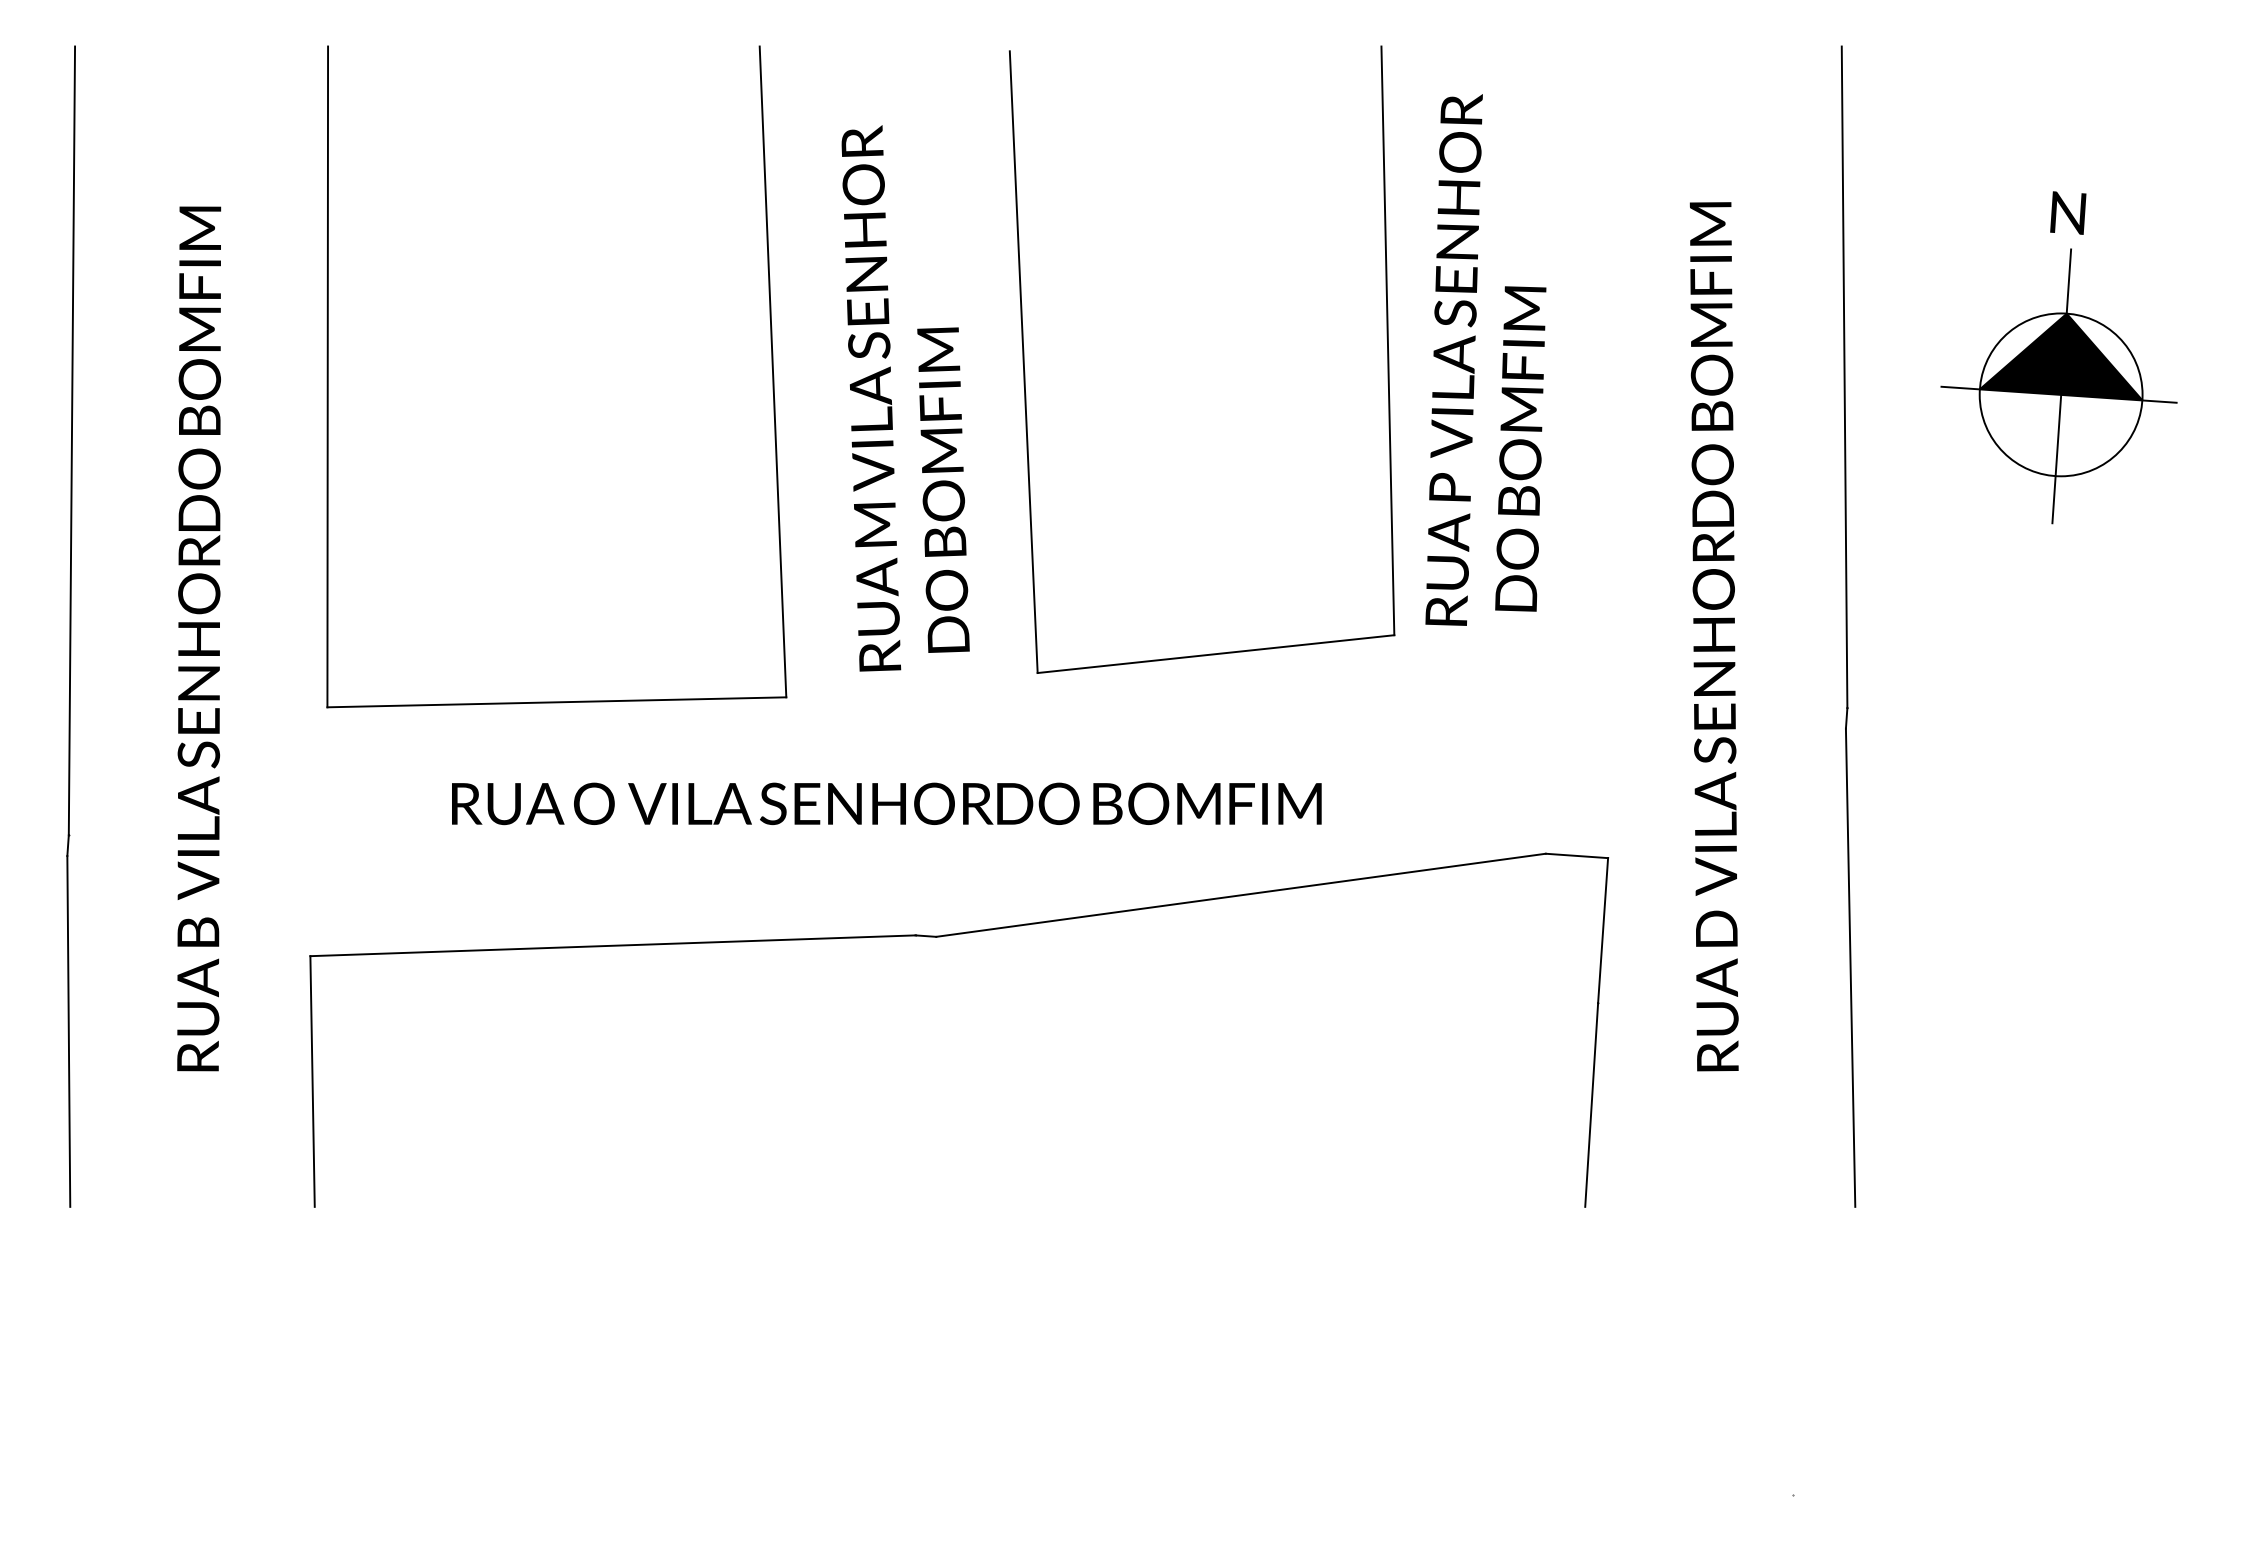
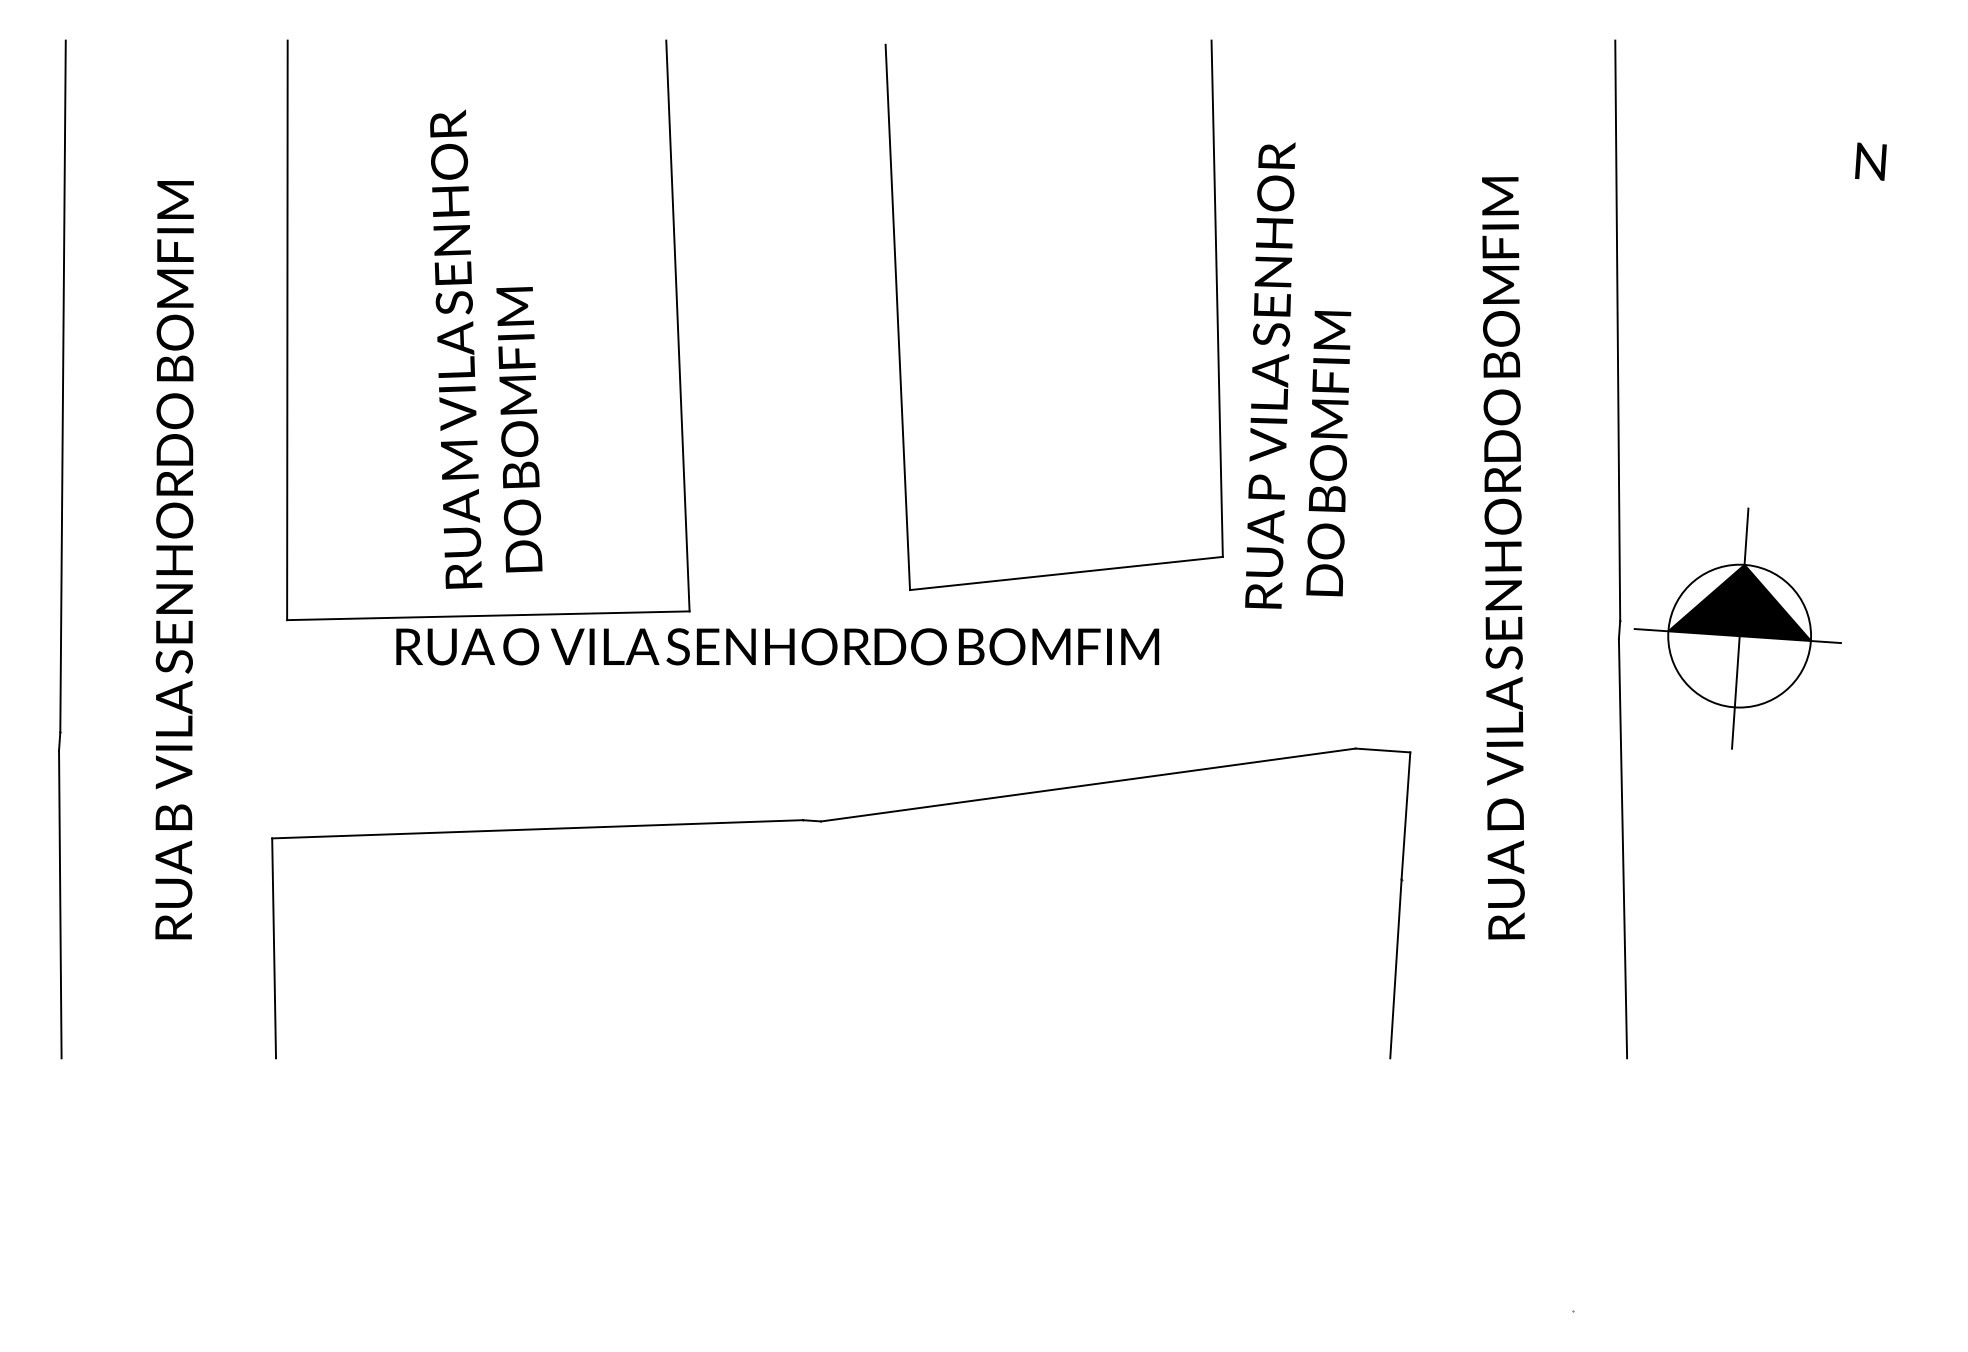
text: (2067, 212) -> (1870, 161), moved
text: (1486, 359) -> (1298, 375), moved
part: (2058, 386) -> (1737, 628), moved
text: (905, 397) -> (486, 348), moved
text: (886, 803) -> (777, 646), moved

